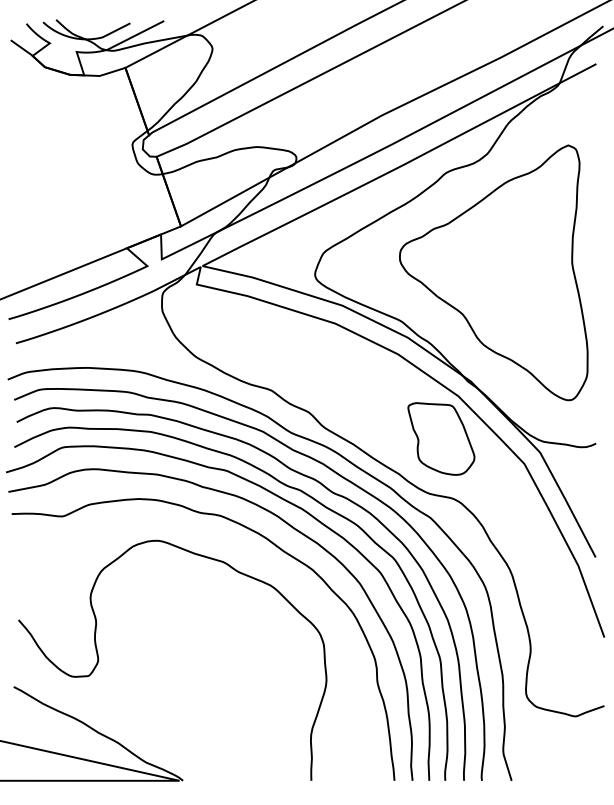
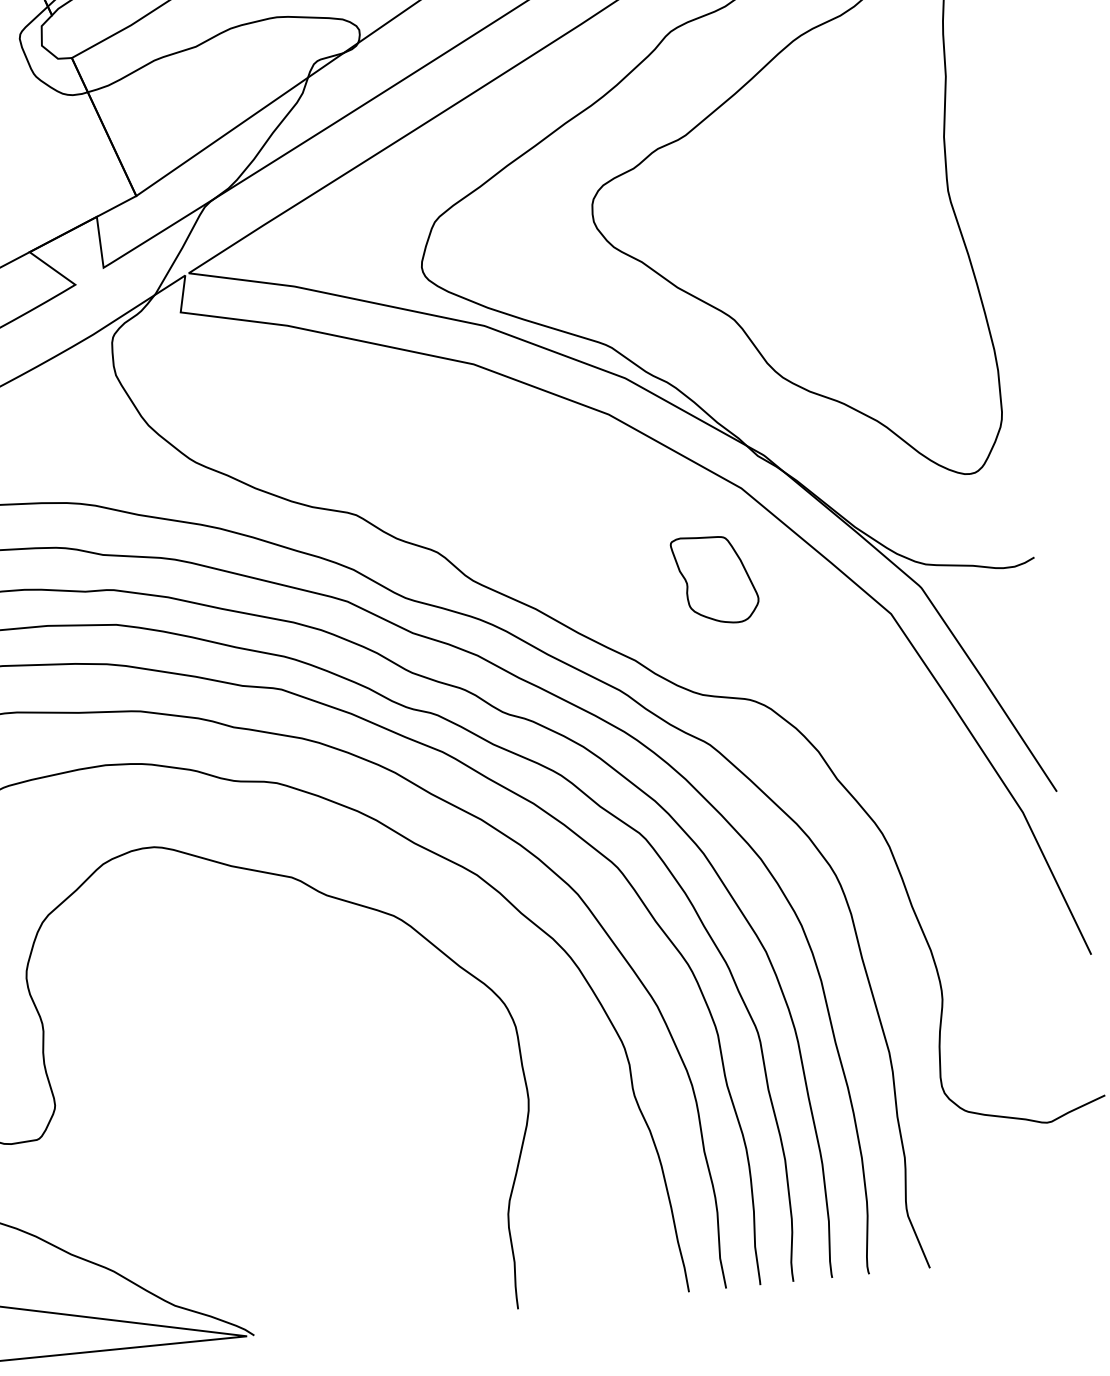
part: (441, 438) -> (715, 578), size x0.6

